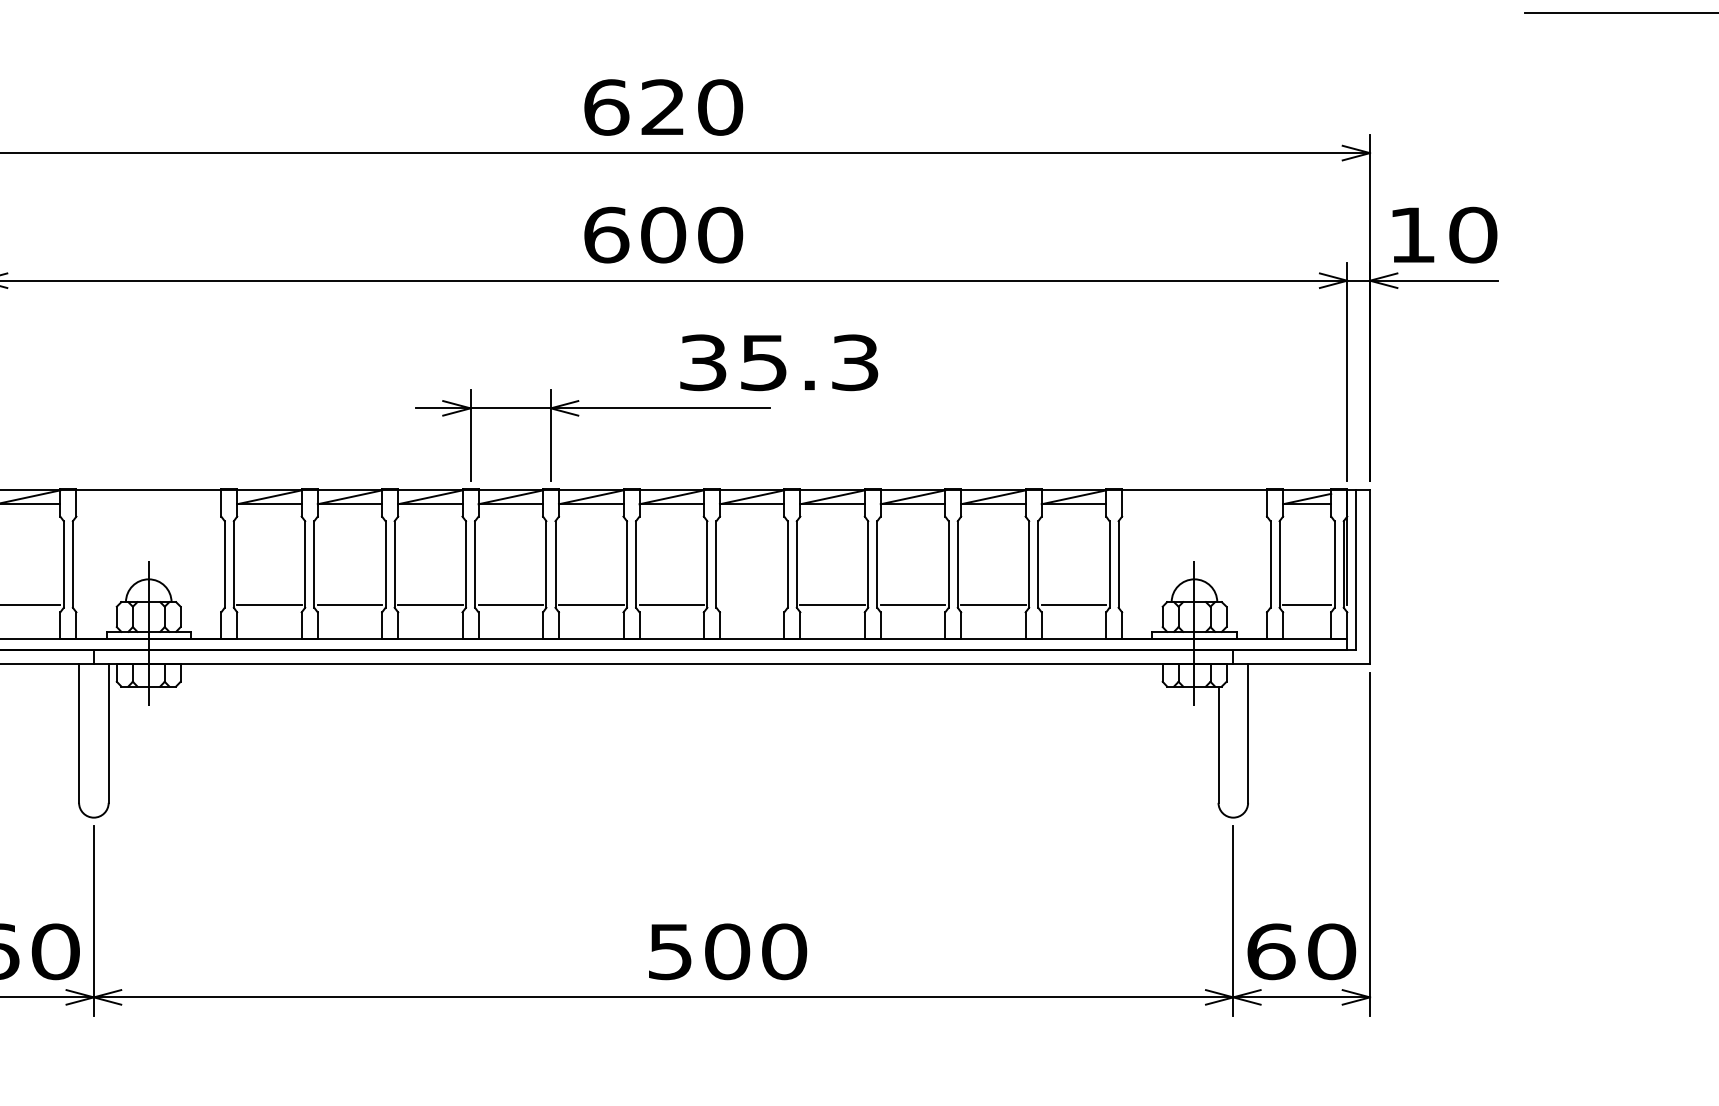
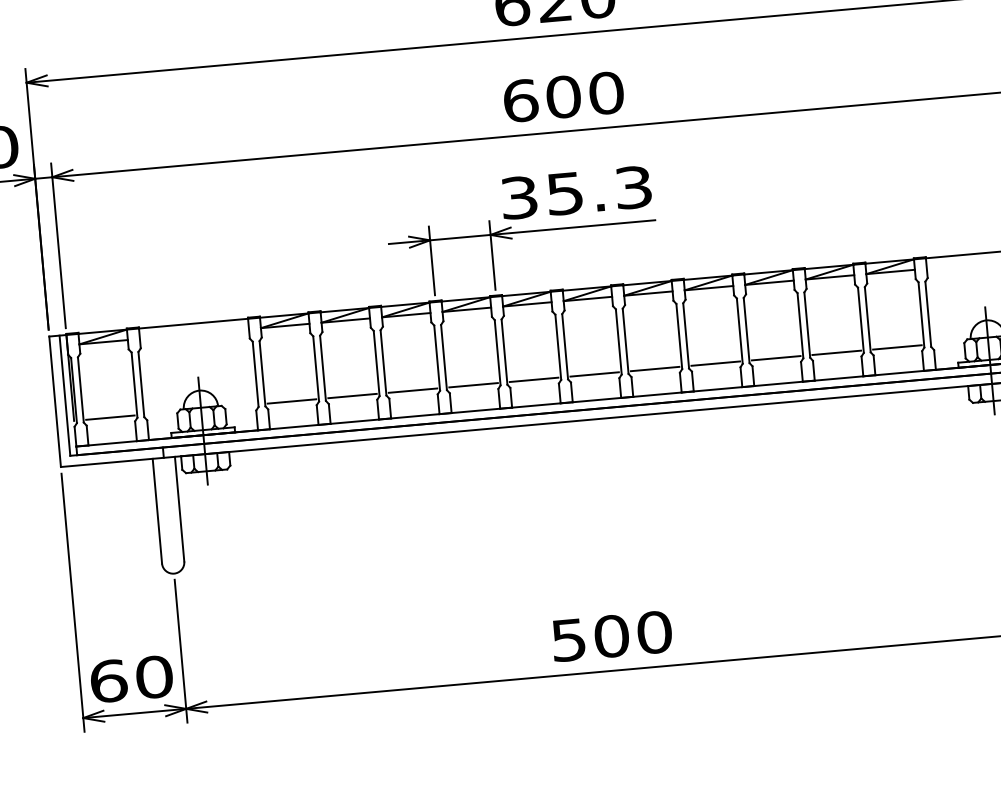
text: (779, 362) -> (576, 192), moved
line: (751, 604) -> (654, 369), added
text: (728, 951) -> (612, 636), moved

